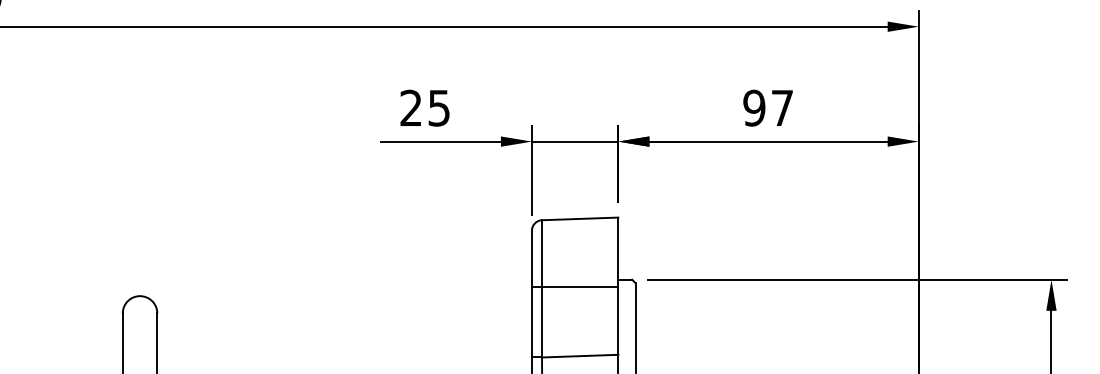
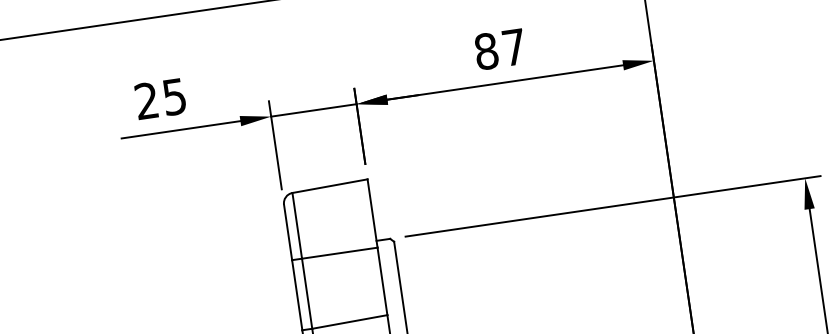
text: (754, 107) -> (486, 50), 97 -> 87

